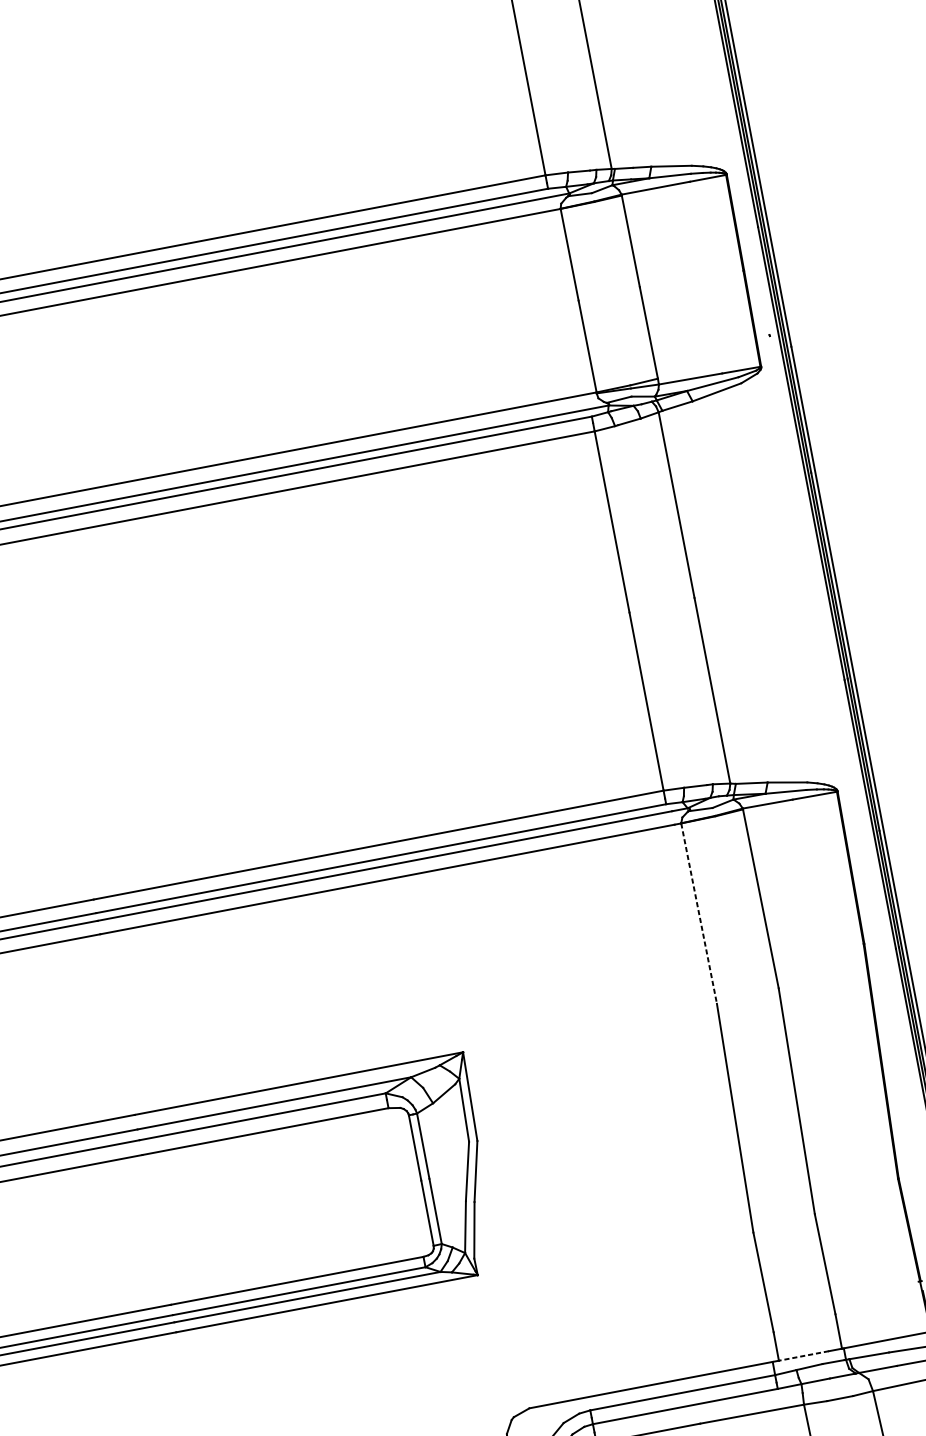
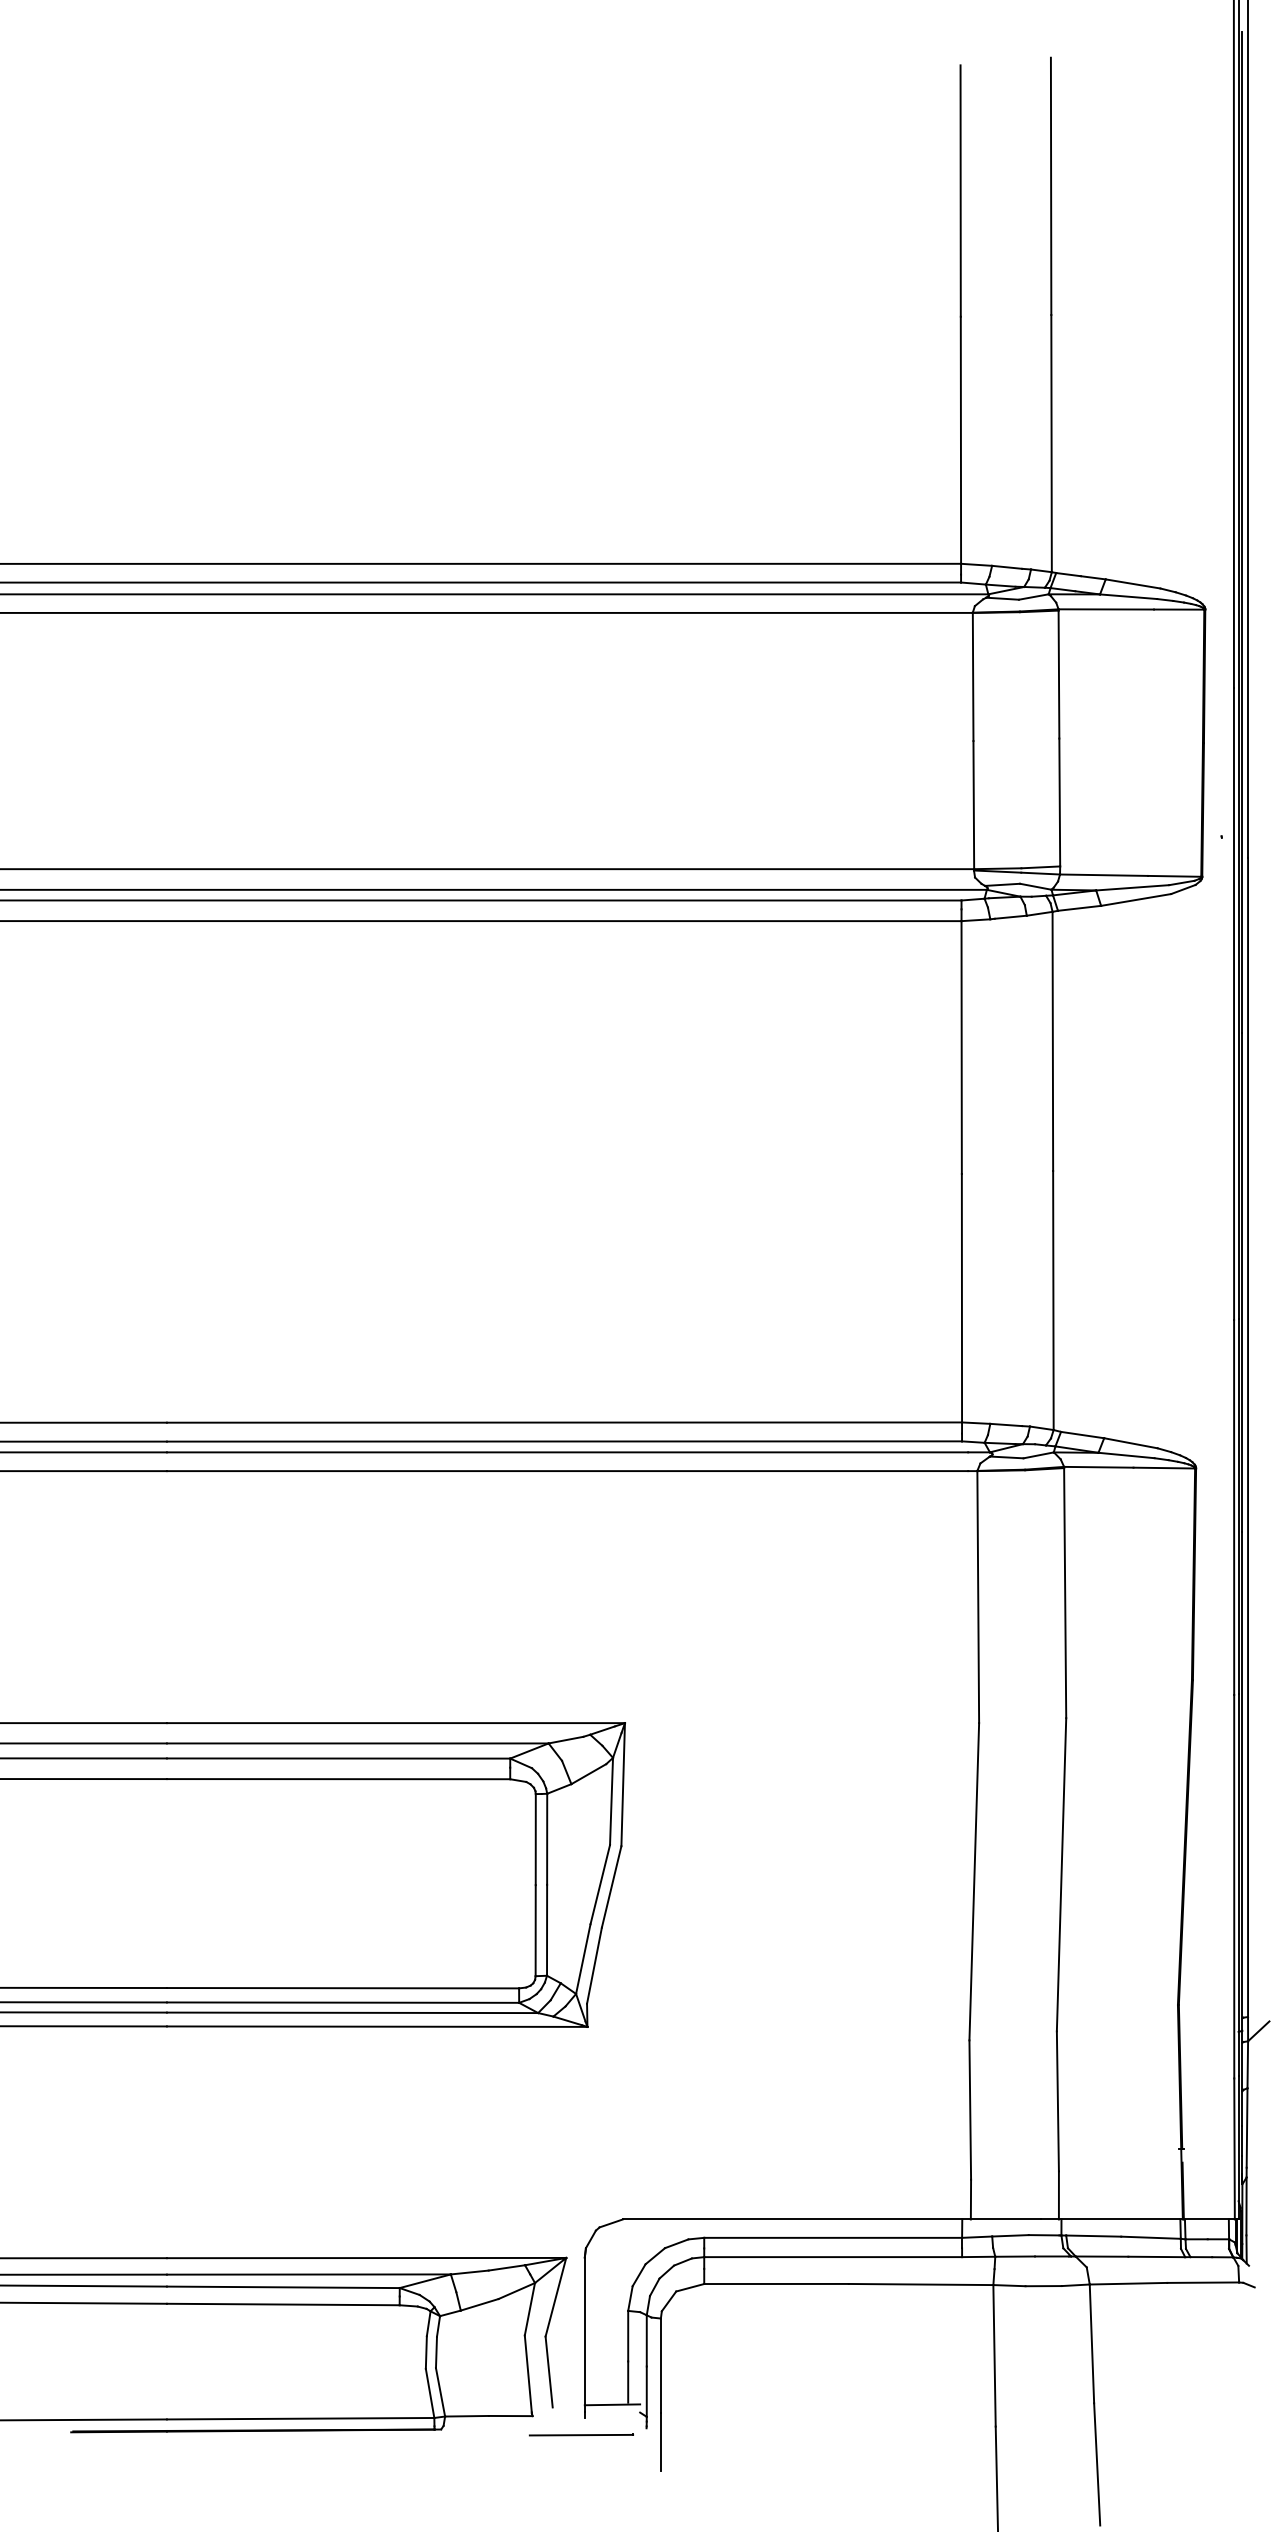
line: (699, 913) -> (978, 1597), dashed -> solid
line: (803, 1356) -> (1005, 2219), dashed -> solid

